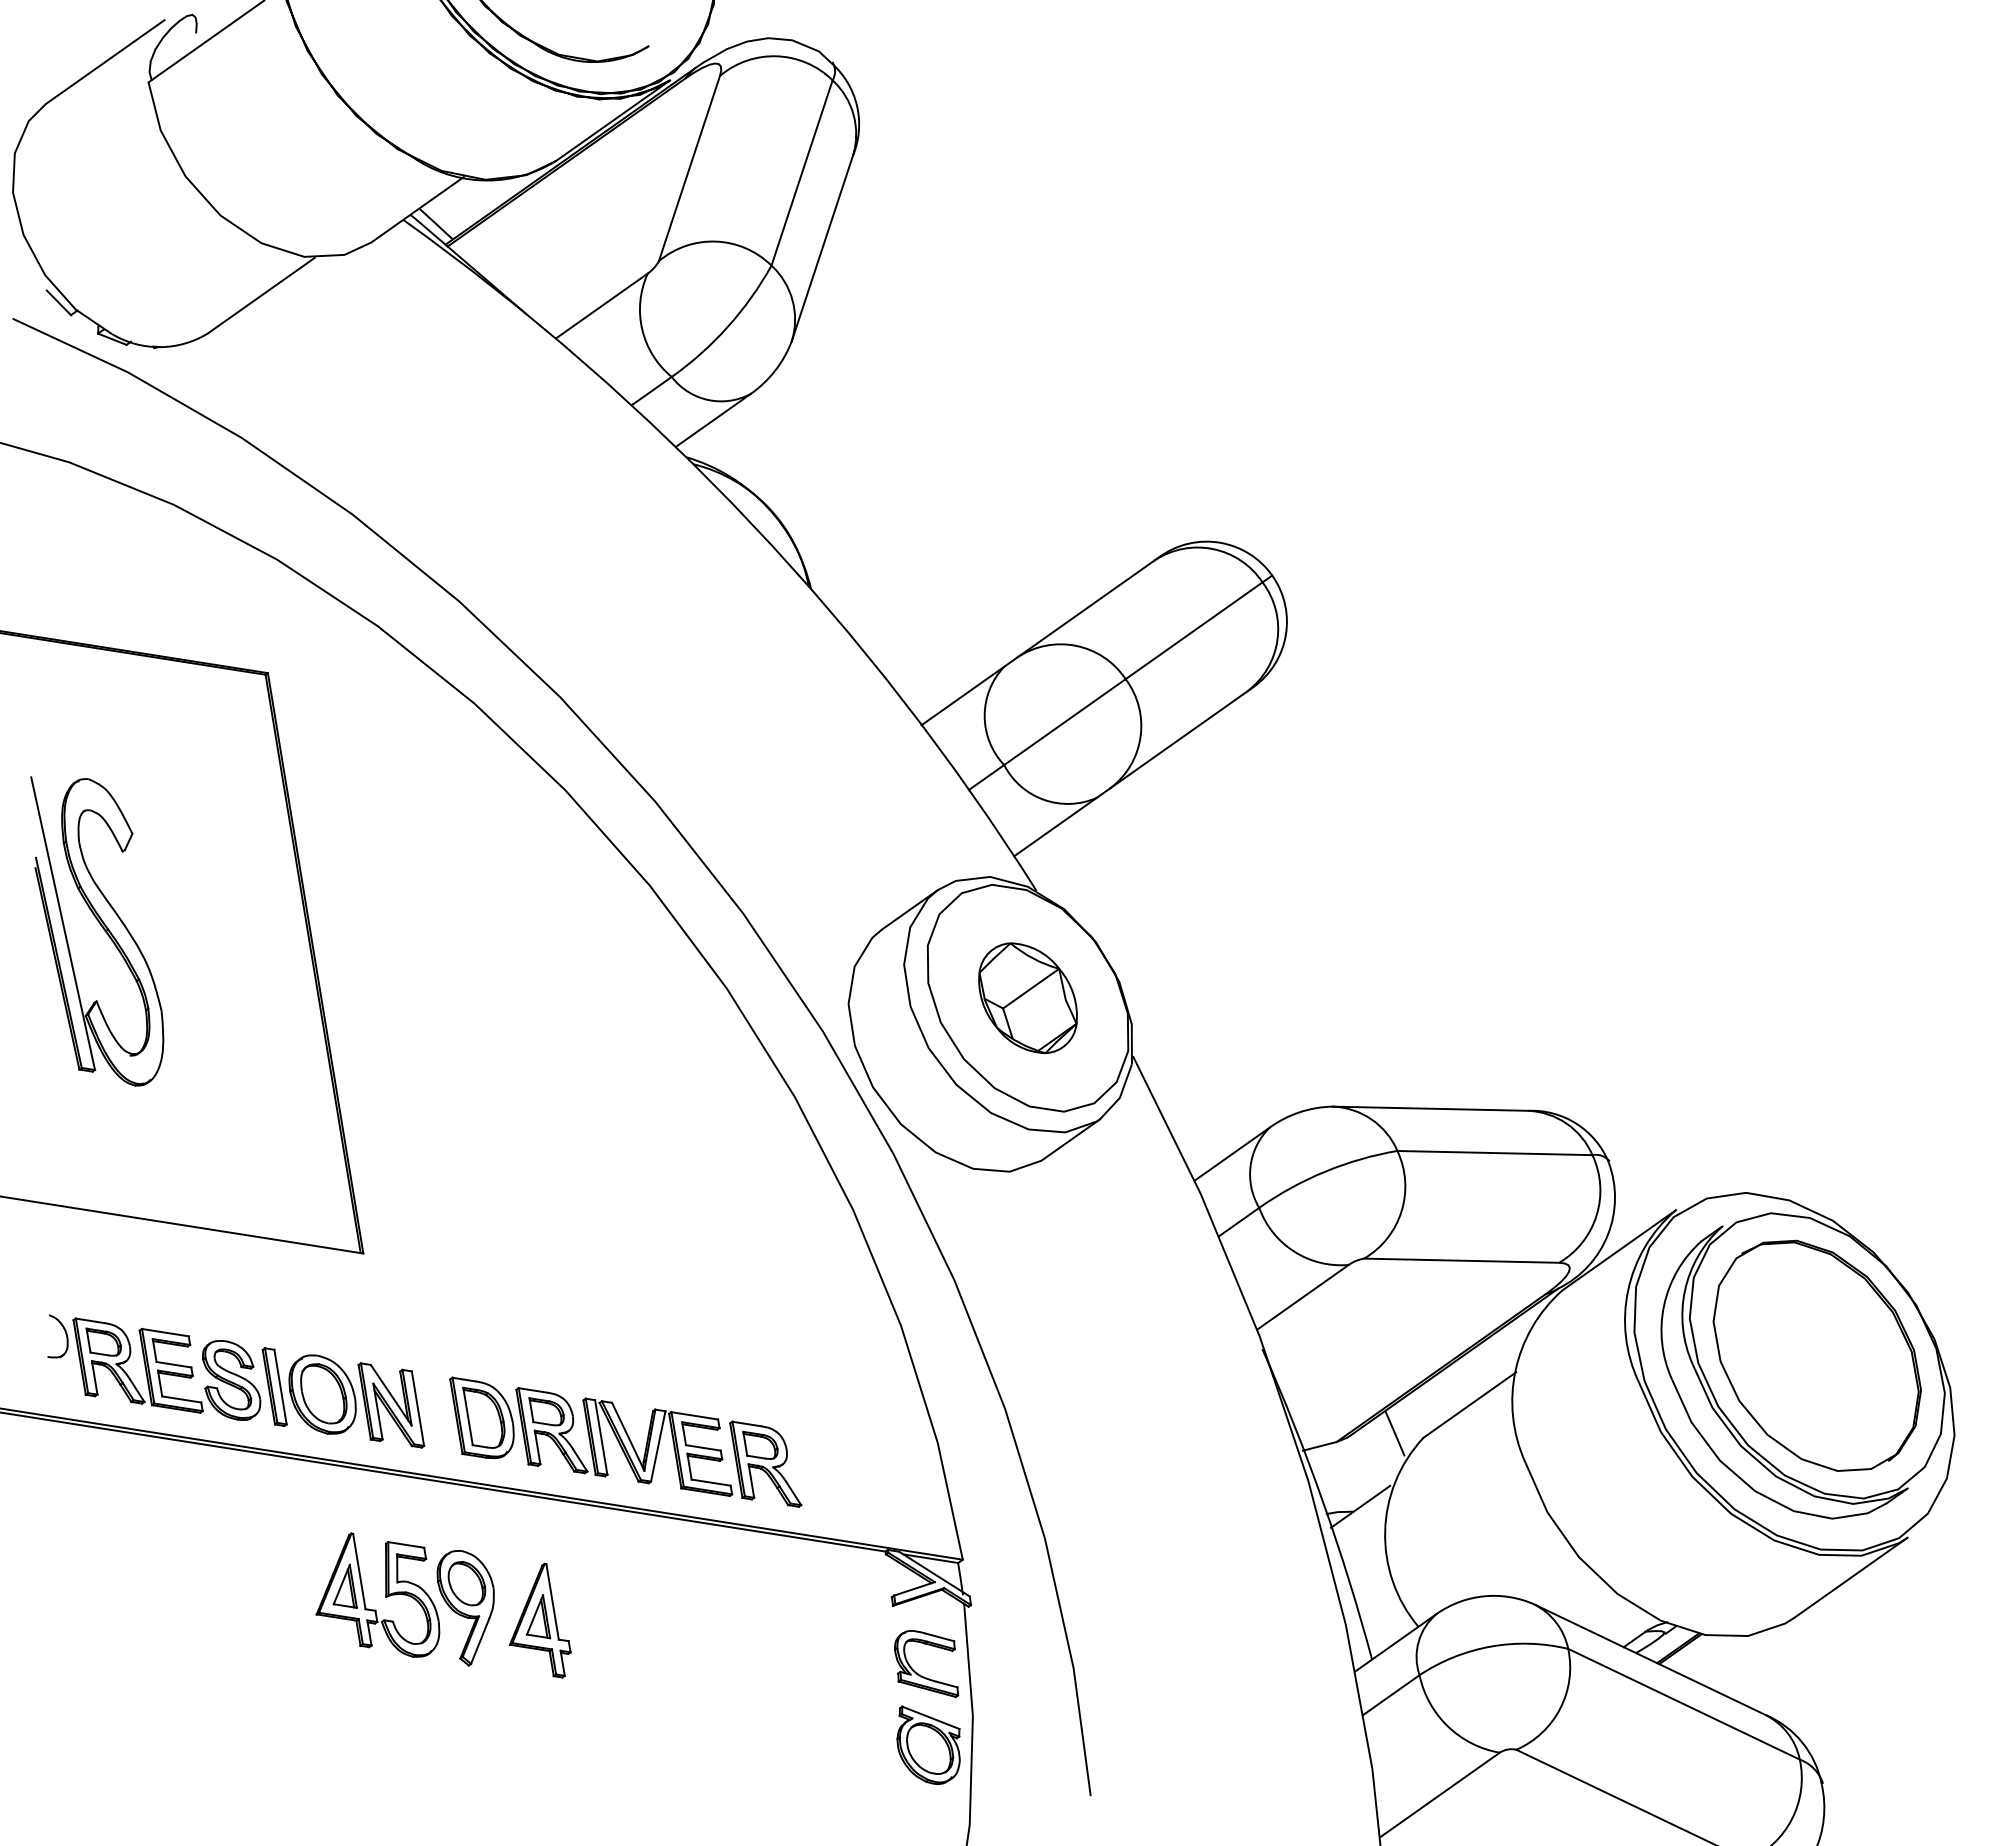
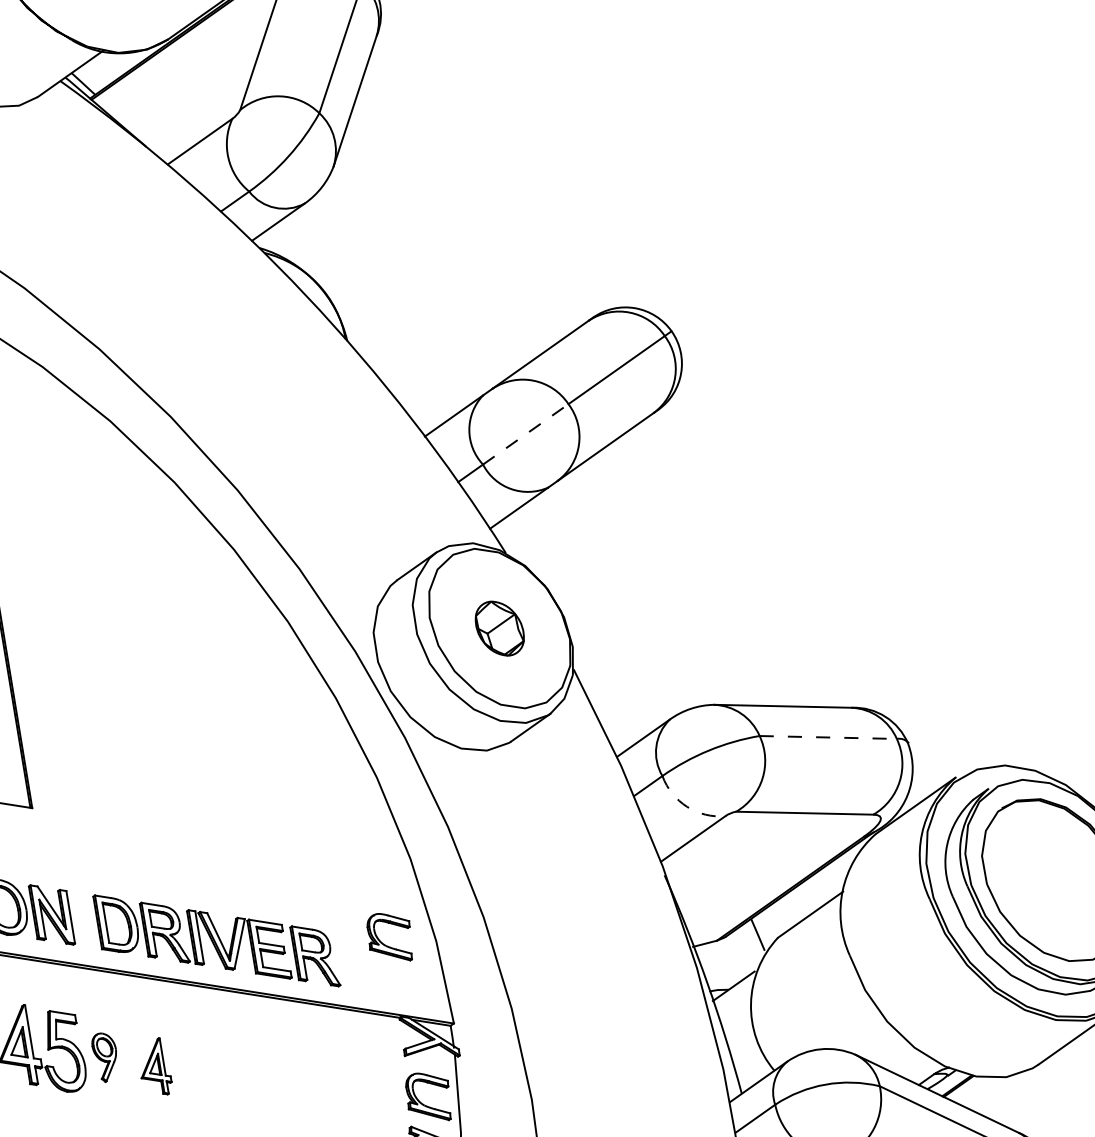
line: (1065, 721) -> (526, 433), solid -> dashed
part: (1027, 998) -> (499, 628), size x0.7
line: (1494, 1153) -> (827, 737), solid -> dashed
arc: (1294, 1251) -> (687, 806), solid -> dashed
part: (862, 1445) -> (383, 943), added
part: (465, 1608) -> (104, 1057), size x0.6
part: (539, 1620) -> (156, 1066), size x0.7

